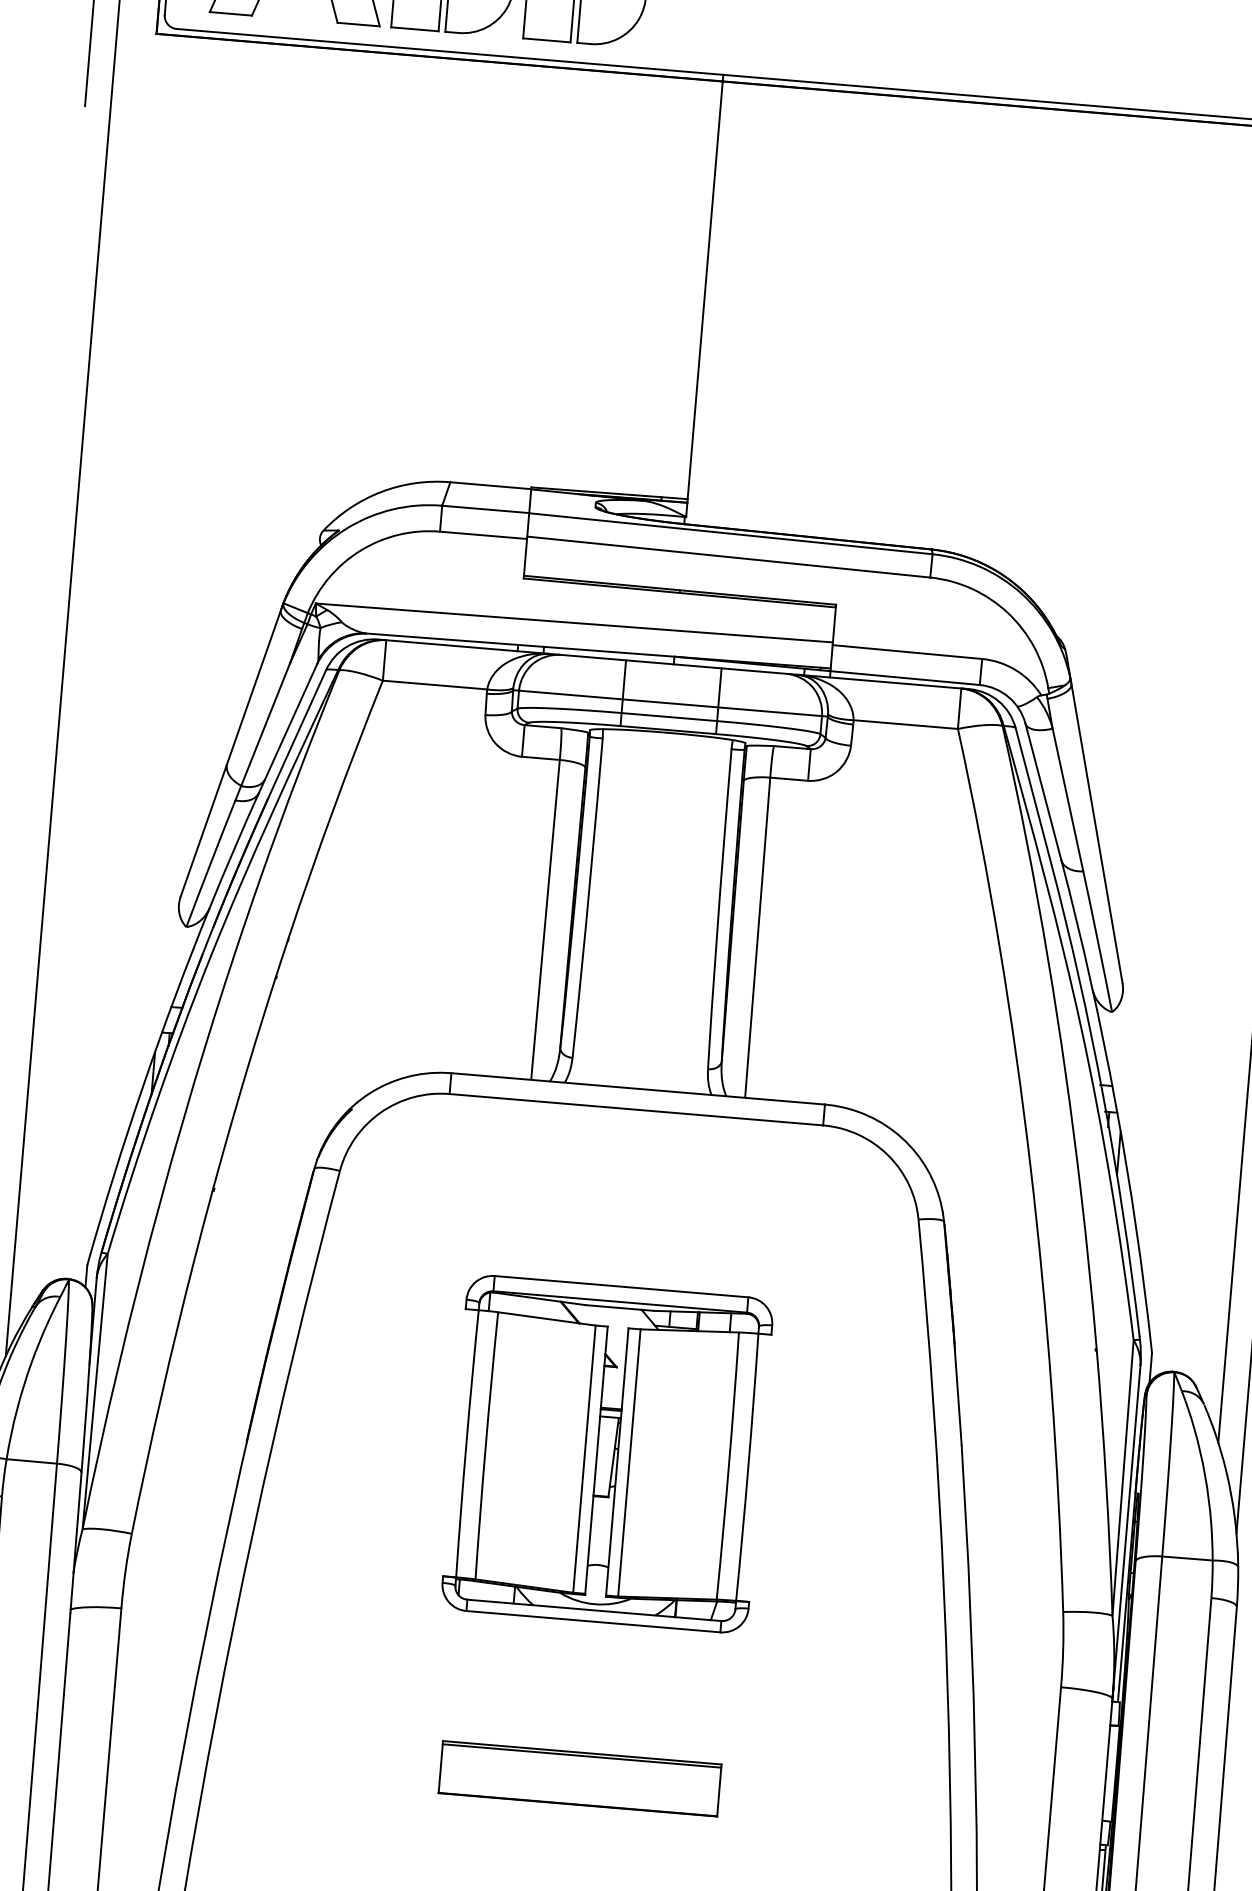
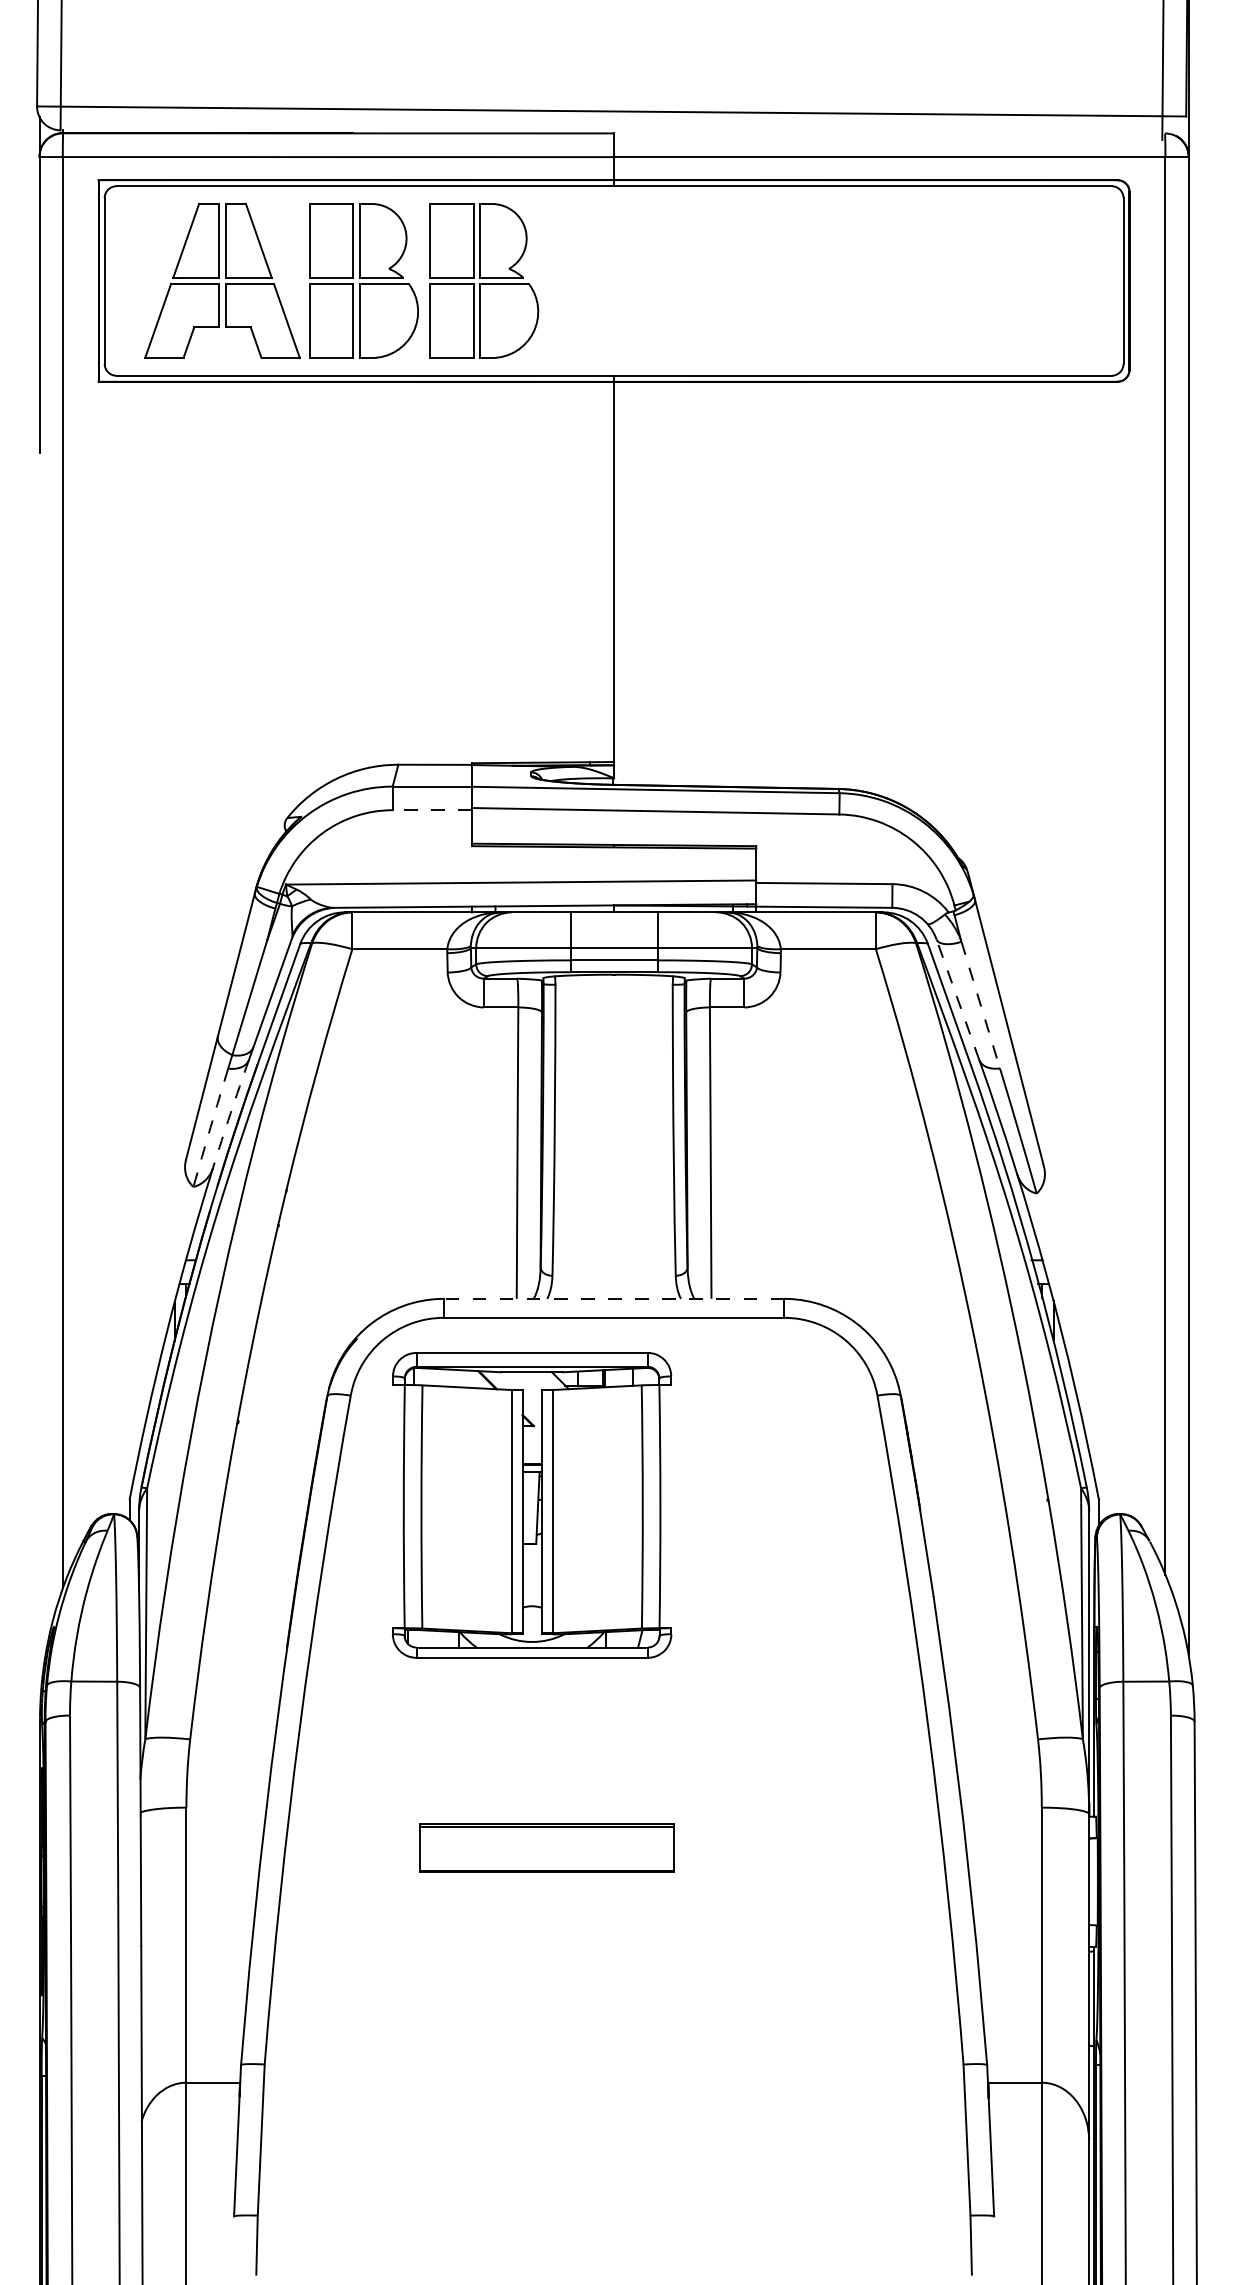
line: (483, 535) -> (432, 810), solid -> dashed
line: (1042, 791) -> (957, 999), solid -> dashed
line: (1067, 800) -> (980, 1005), solid -> dashed
arc: (233, 849) -> (230, 1113), solid -> dashed
arc: (210, 863) -> (210, 1127), solid -> dashed
line: (637, 1088) -> (613, 1298), solid -> dashed
part: (607, 1454) -> (532, 1505), moved
part: (579, 1778) -> (546, 1847), moved

